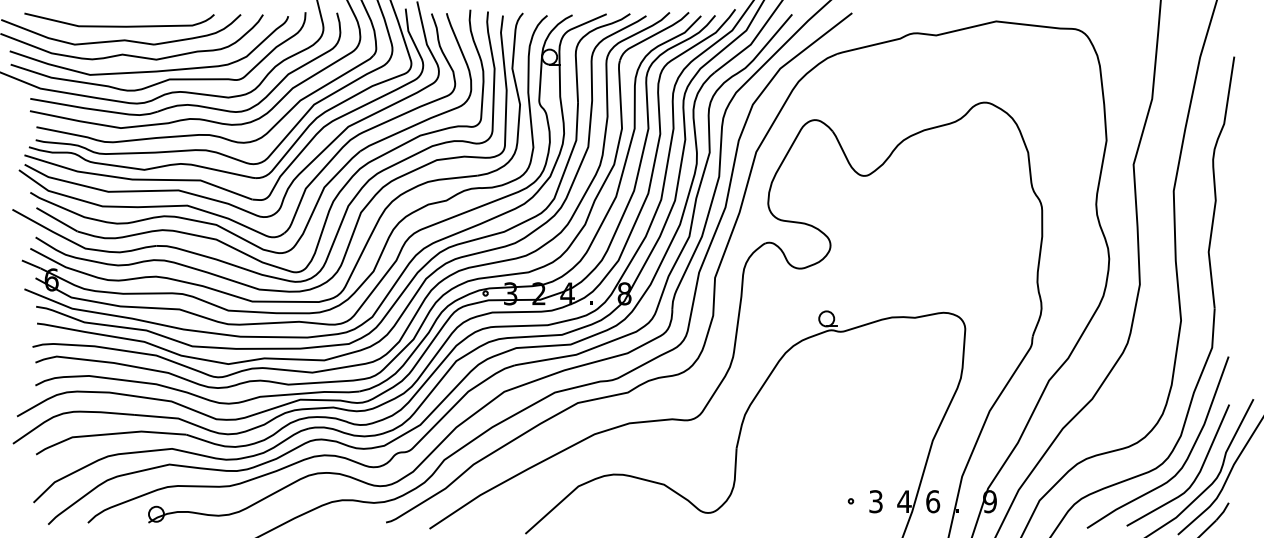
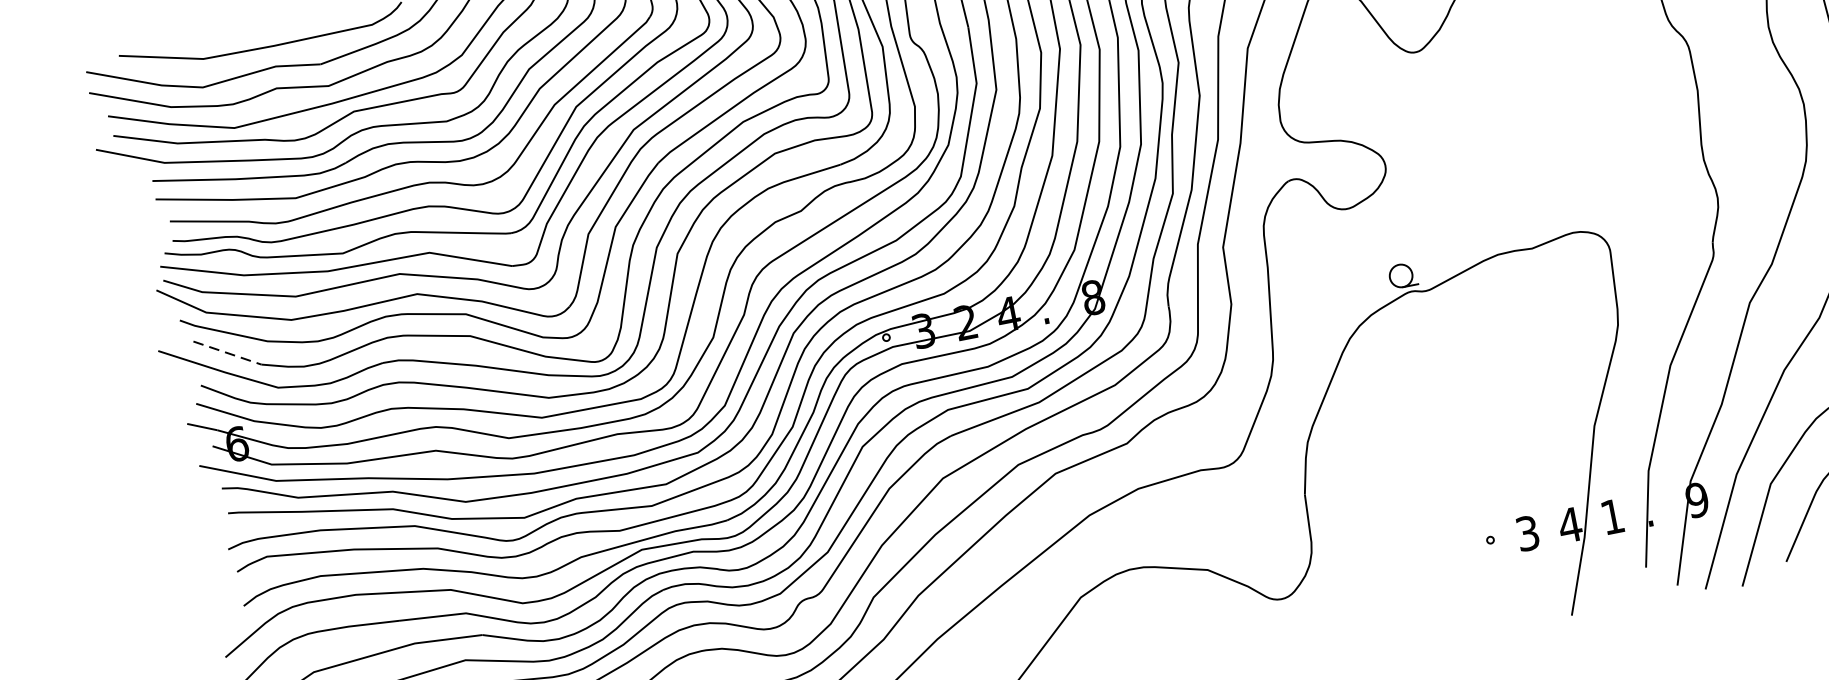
line: (56, 219) -> (226, 352), solid -> dashed
text: (933, 501) -> (1613, 516), 6 -> 1

